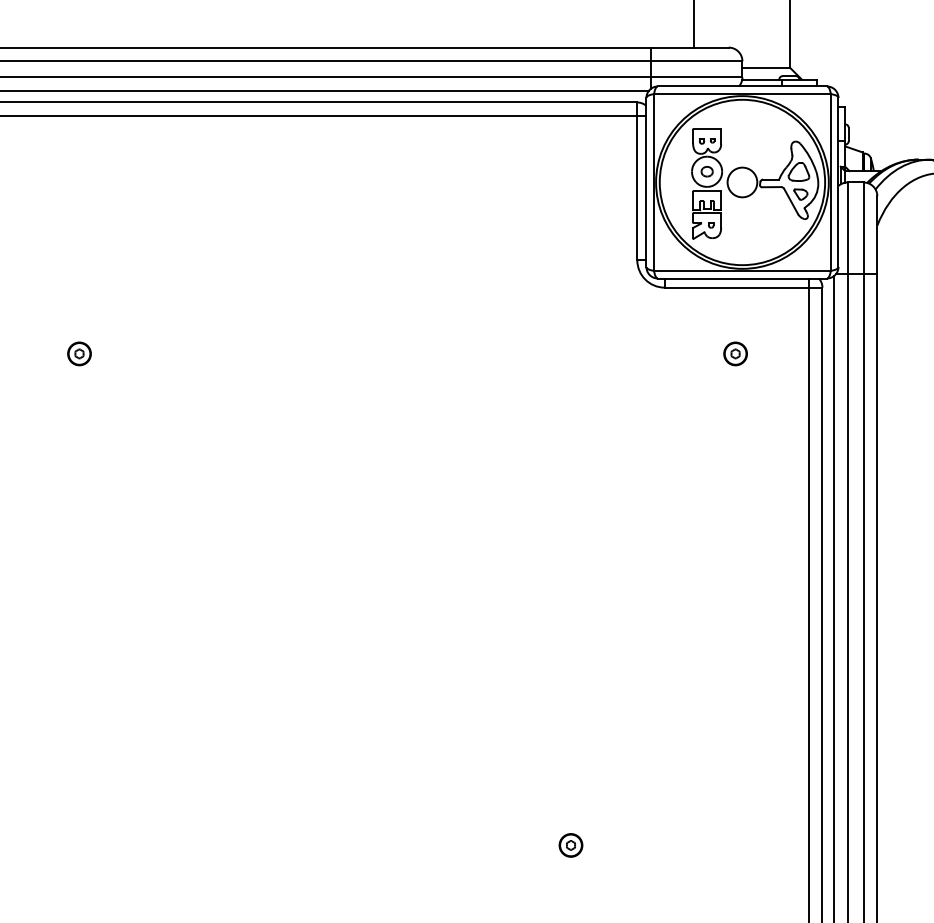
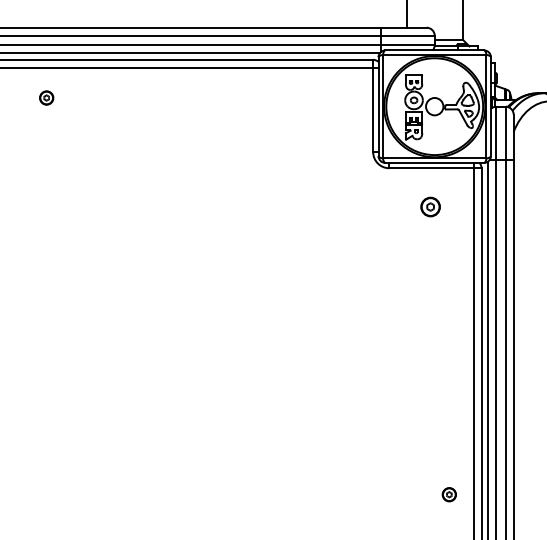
part: (79, 353) -> (46, 97), moved
part: (735, 353) -> (430, 206), size x1.4
part: (569, 845) -> (448, 494), moved

